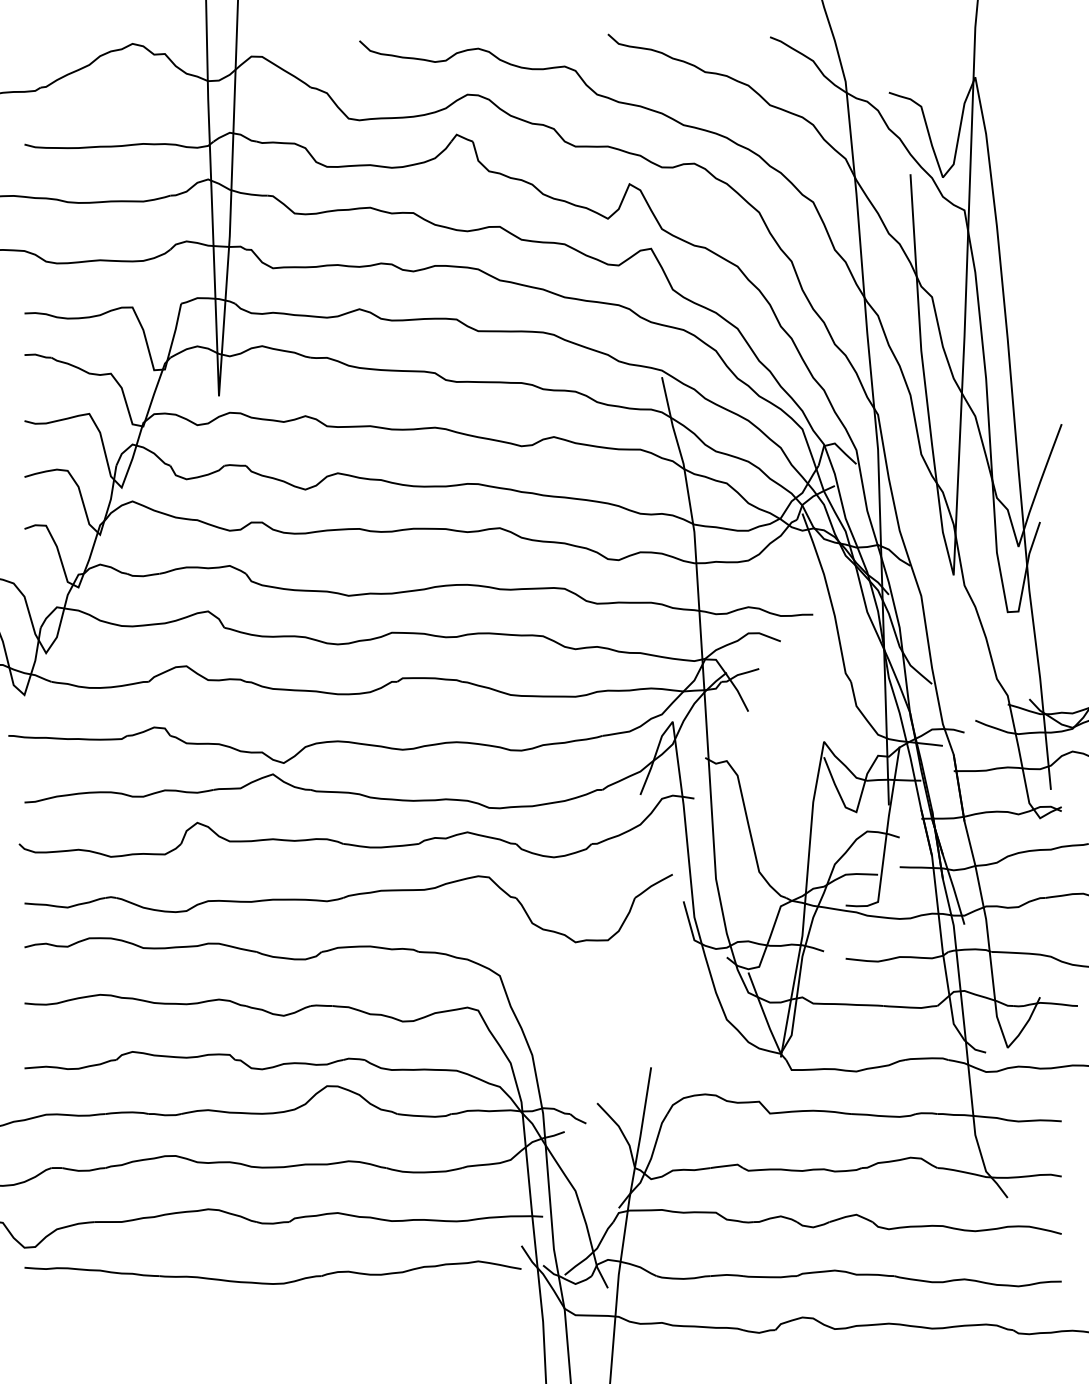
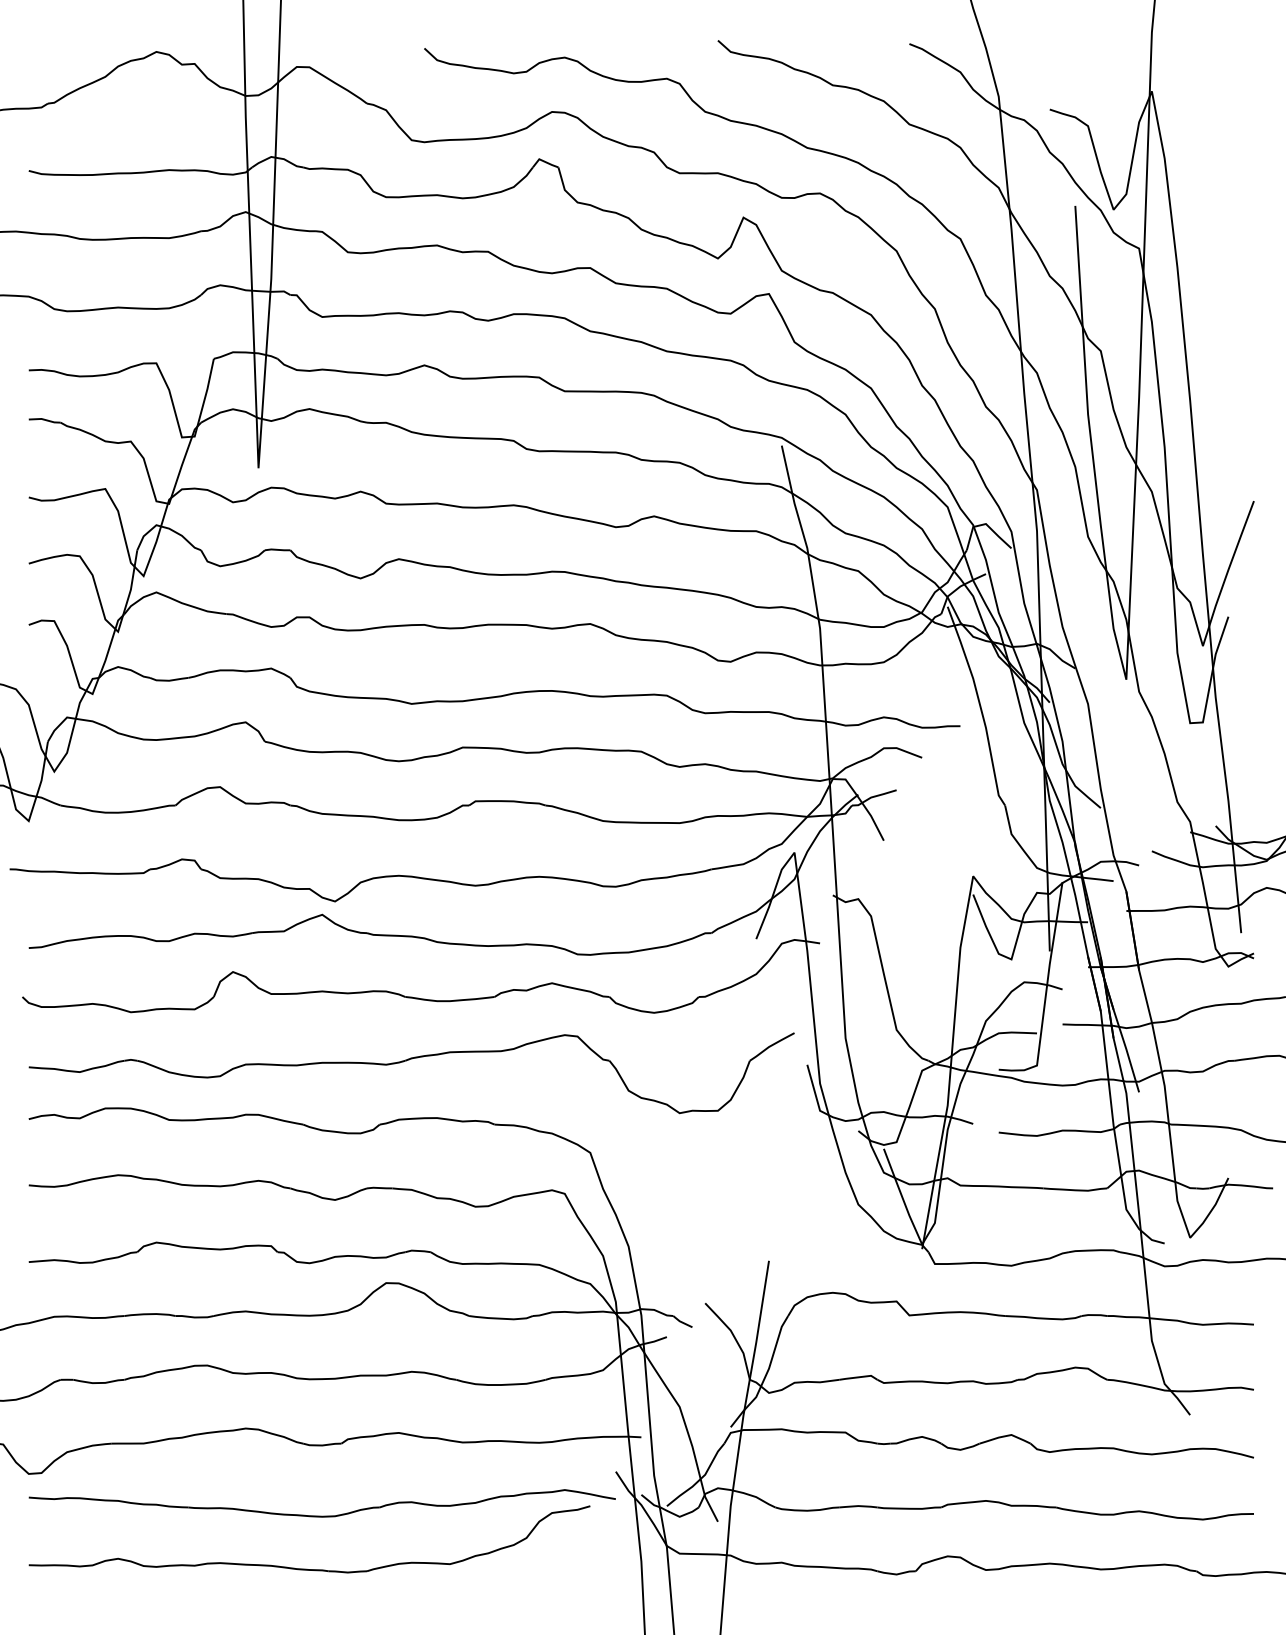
part: (259, 1327) -> (306, 1568), added

